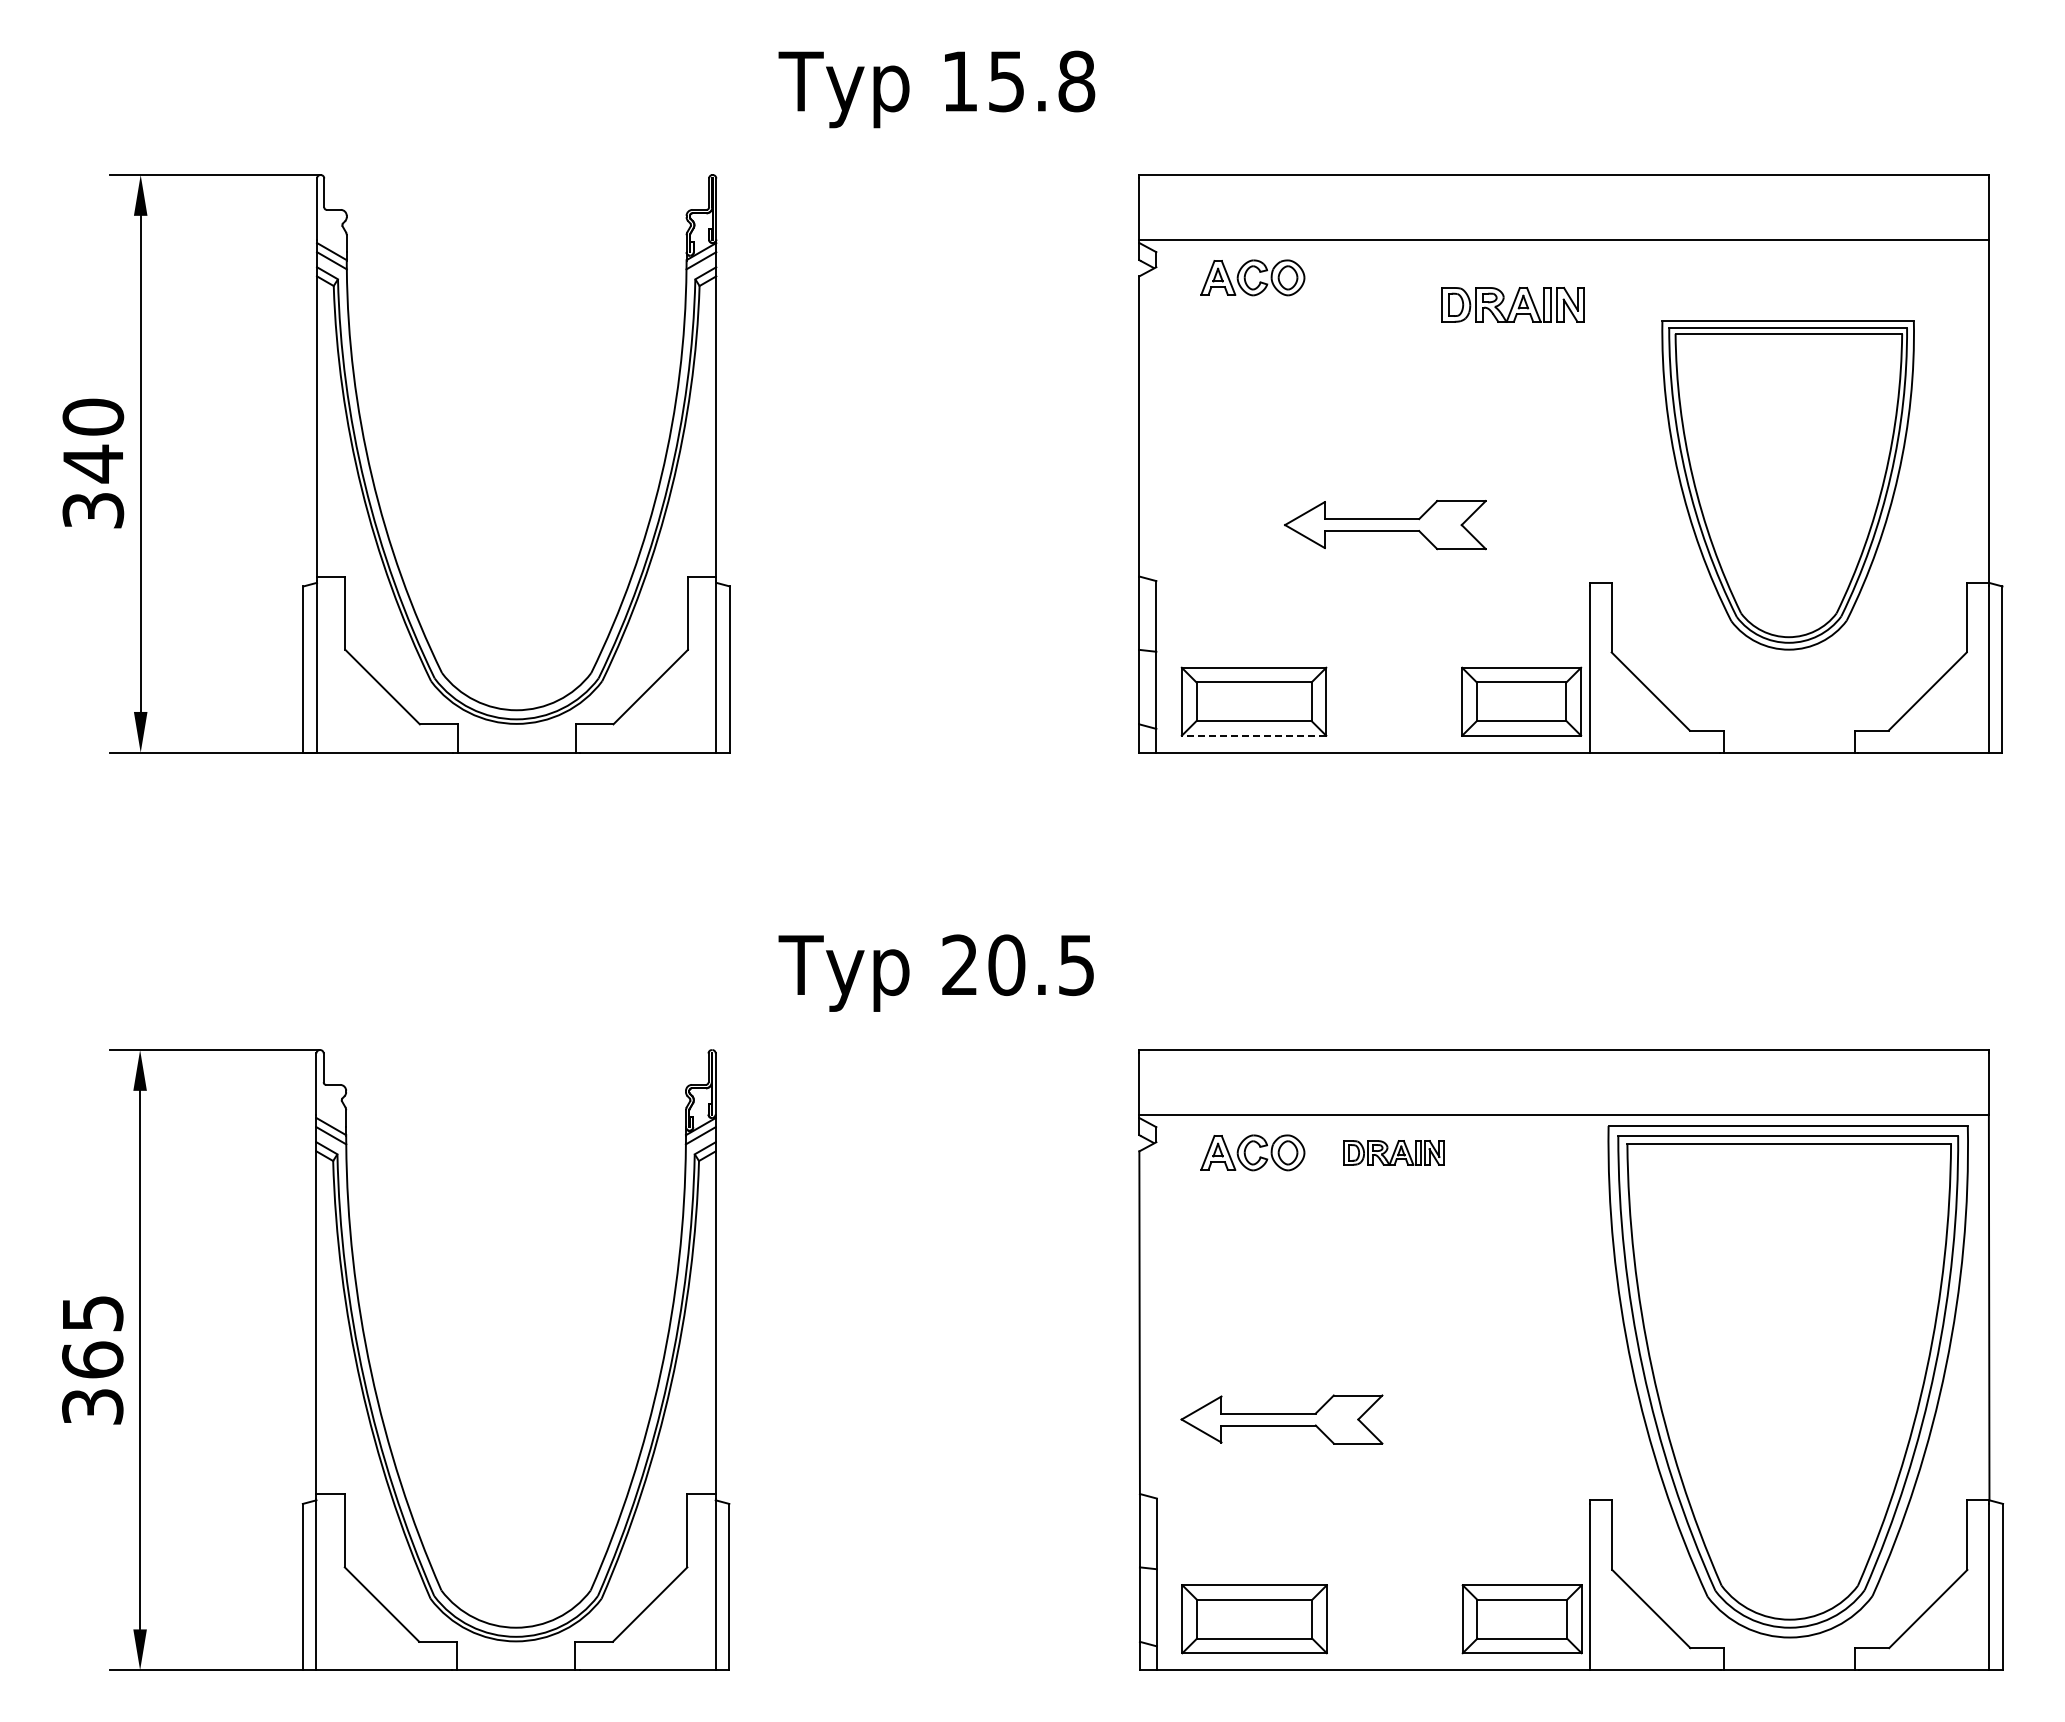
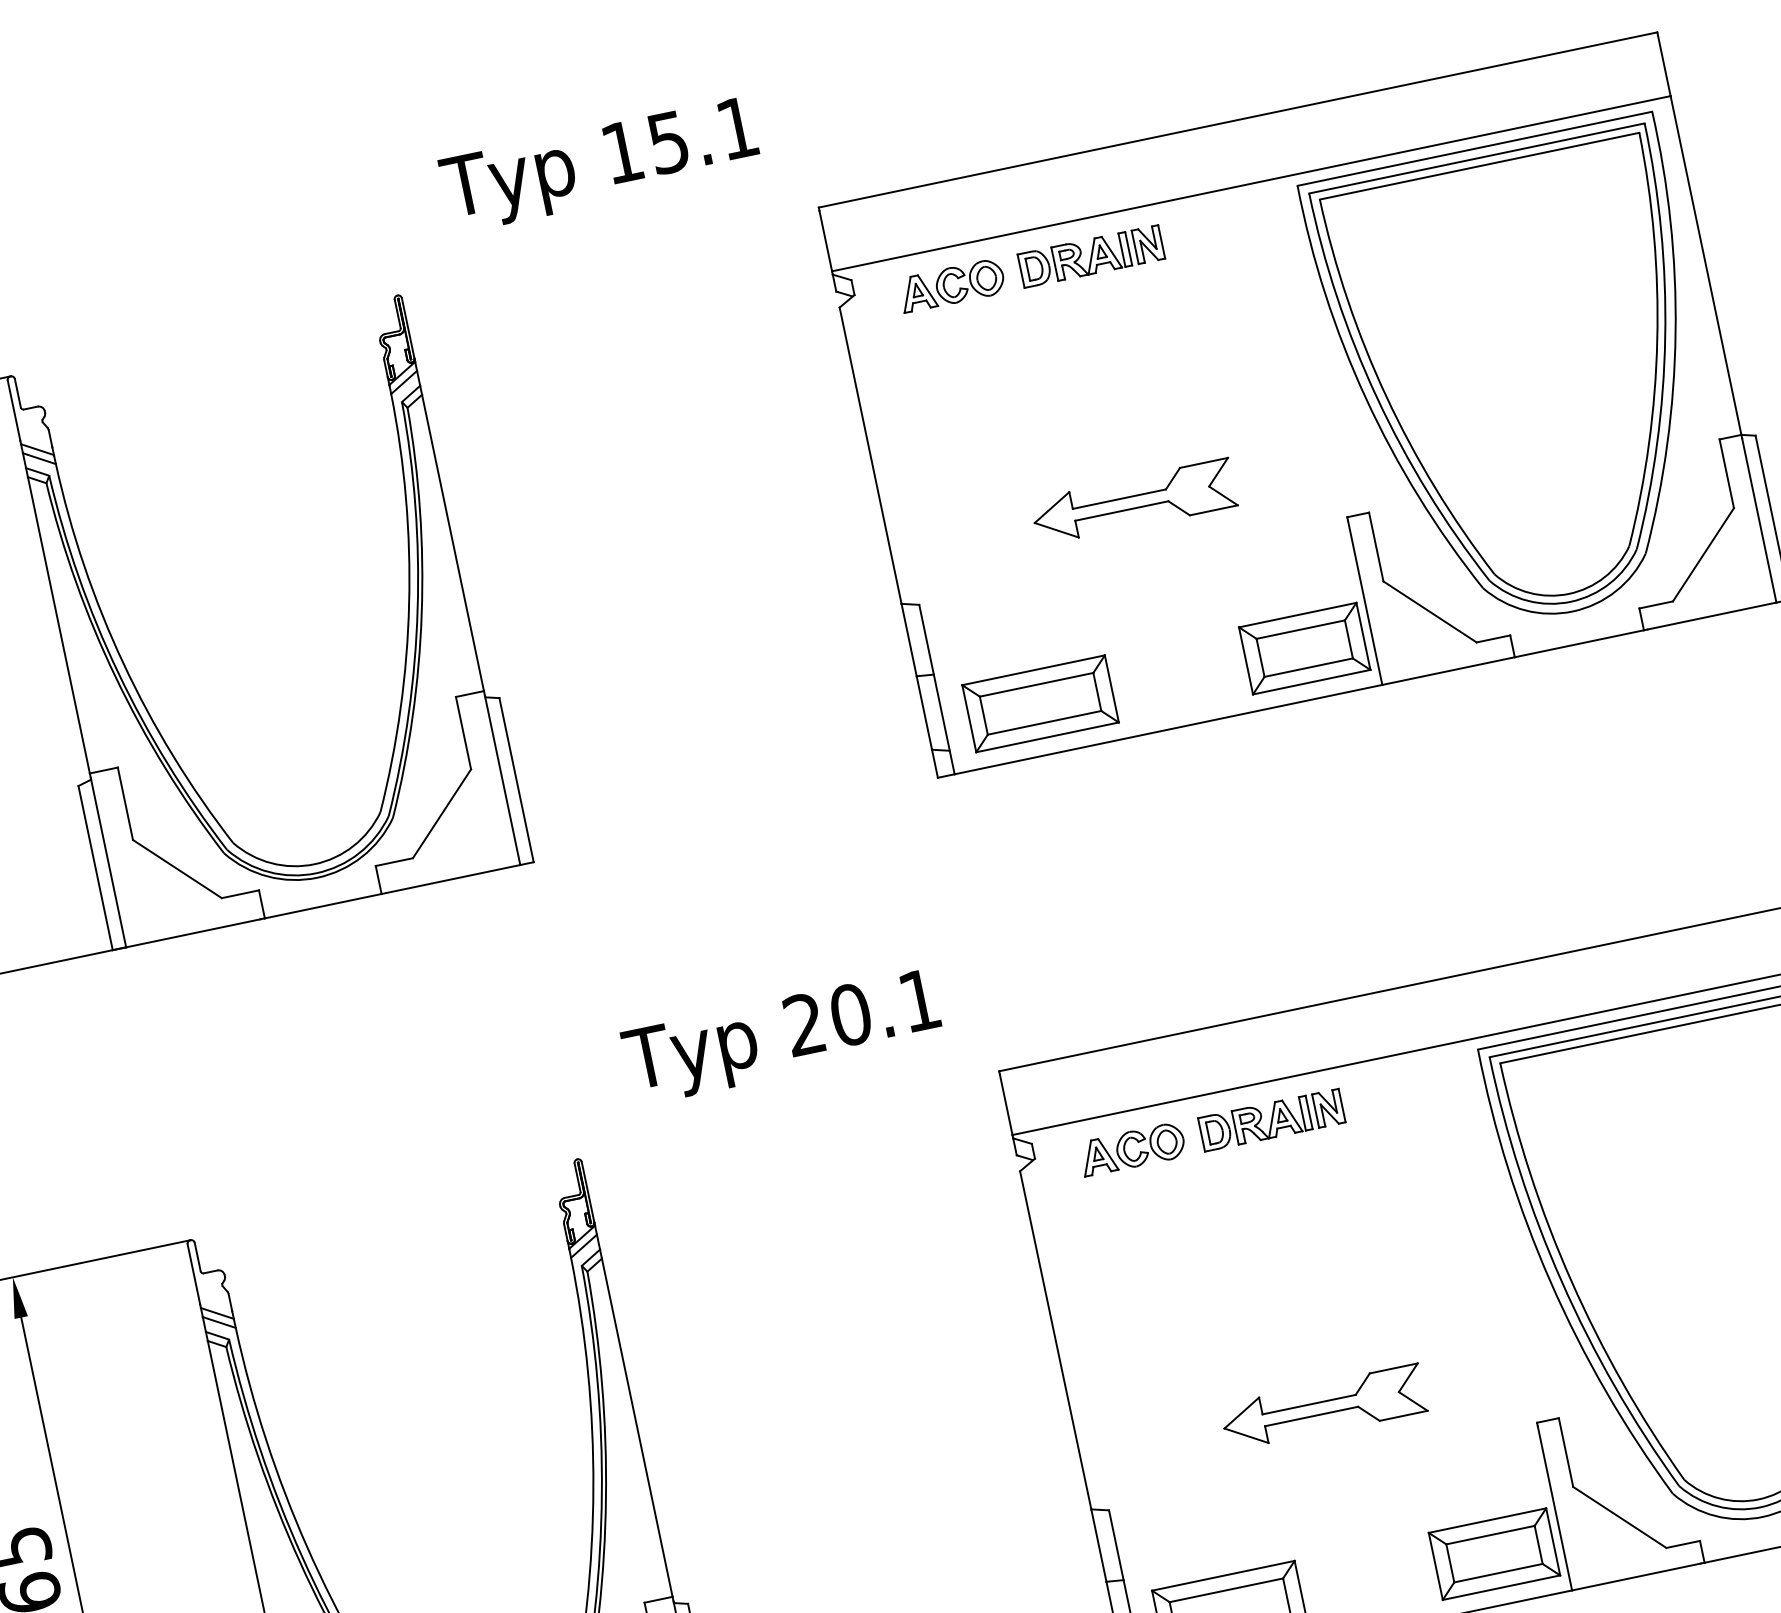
text: (1076, 81) -> (737, 128), 15.8 -> 15.1
part: (1512, 304) -> (1090, 256), moved
part: (1787, 485) -> (1522, 380), size x1.43
line: (1253, 735) -> (1046, 737), dashed -> solid
text: (1076, 965) -> (919, 1000), 20.5 -> 20.1
part: (1393, 1152) -> (1271, 1119), size x1.43
part: (1281, 1419) -> (1323, 1407), moved

